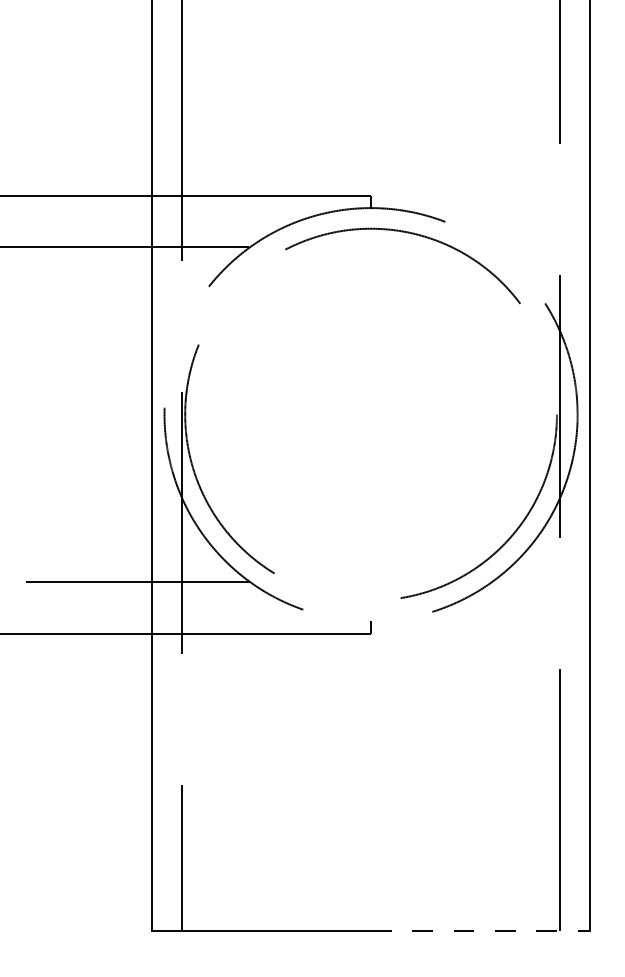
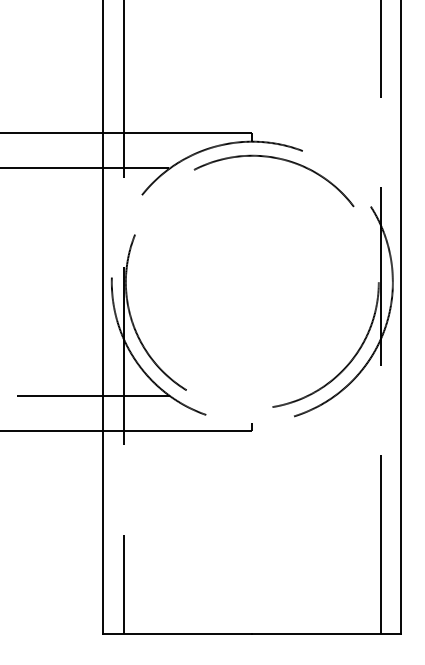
line: (481, 930) -> (327, 633), dashed -> solid

